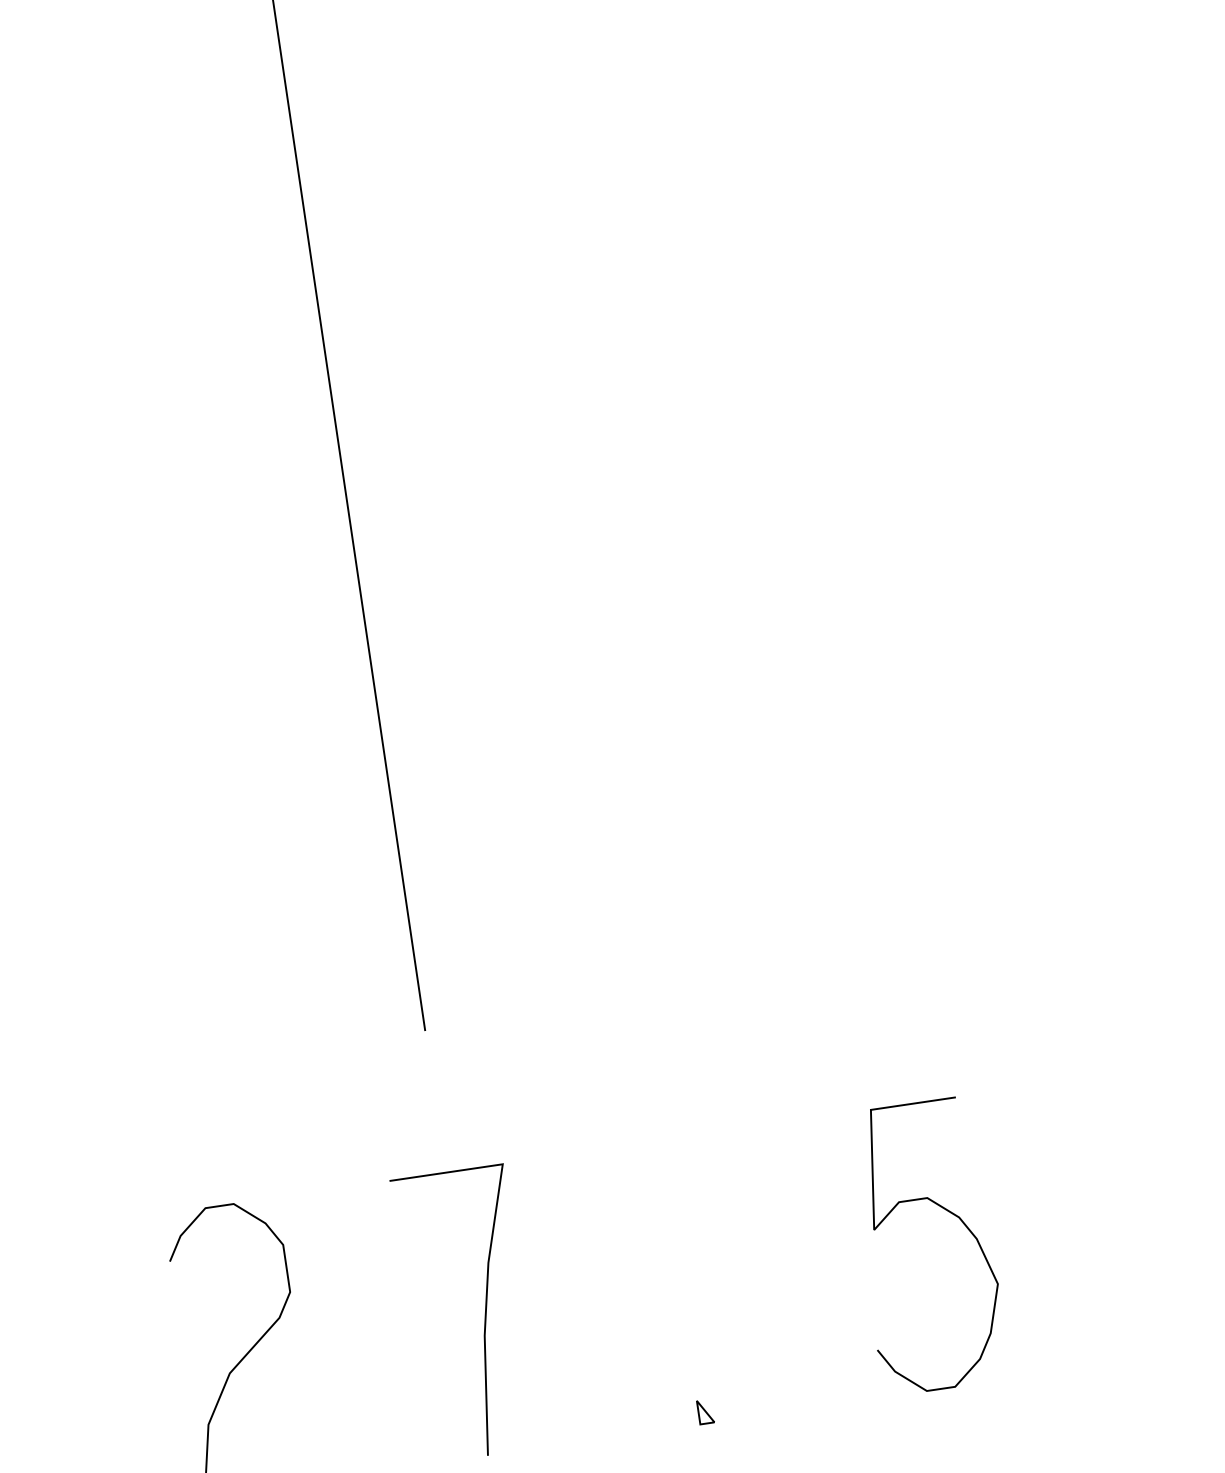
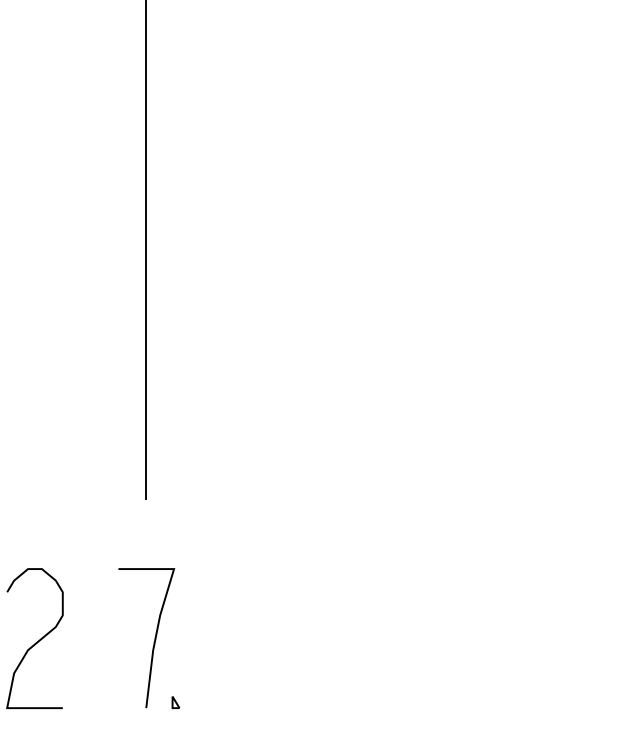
curve: (945, 1212) -> (383, 623), removed
part: (704, 1412) -> (175, 702), moved

